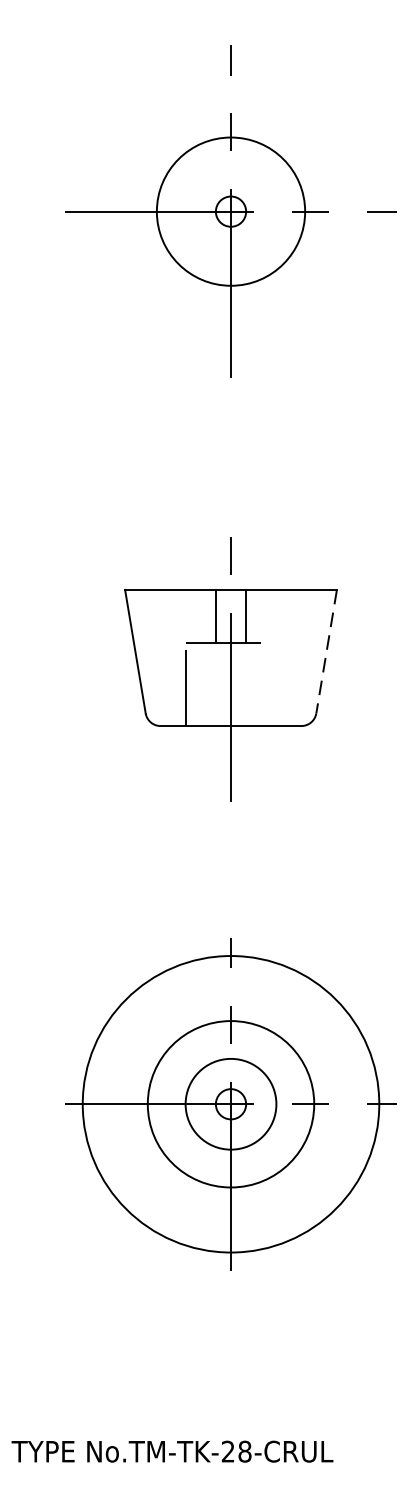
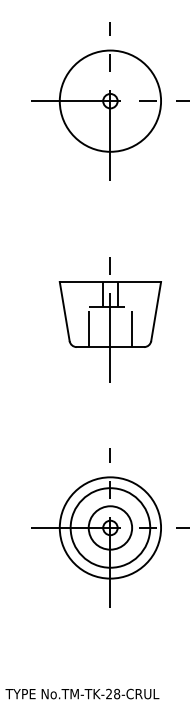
circle: (231, 210) -> (110, 100), size x1.43
line: (327, 651) -> (156, 311), dashed -> solid
line: (277, 684) -> (132, 327), added
circle: (231, 1103) -> (110, 527), size x0.71

